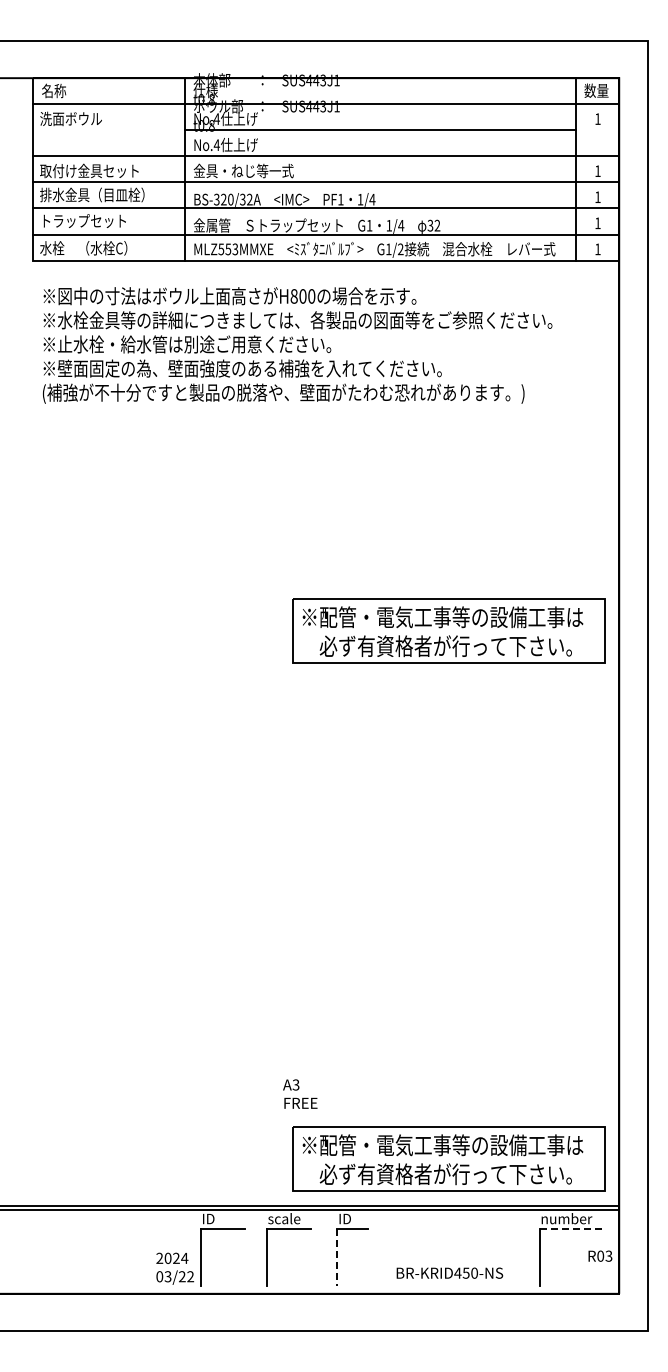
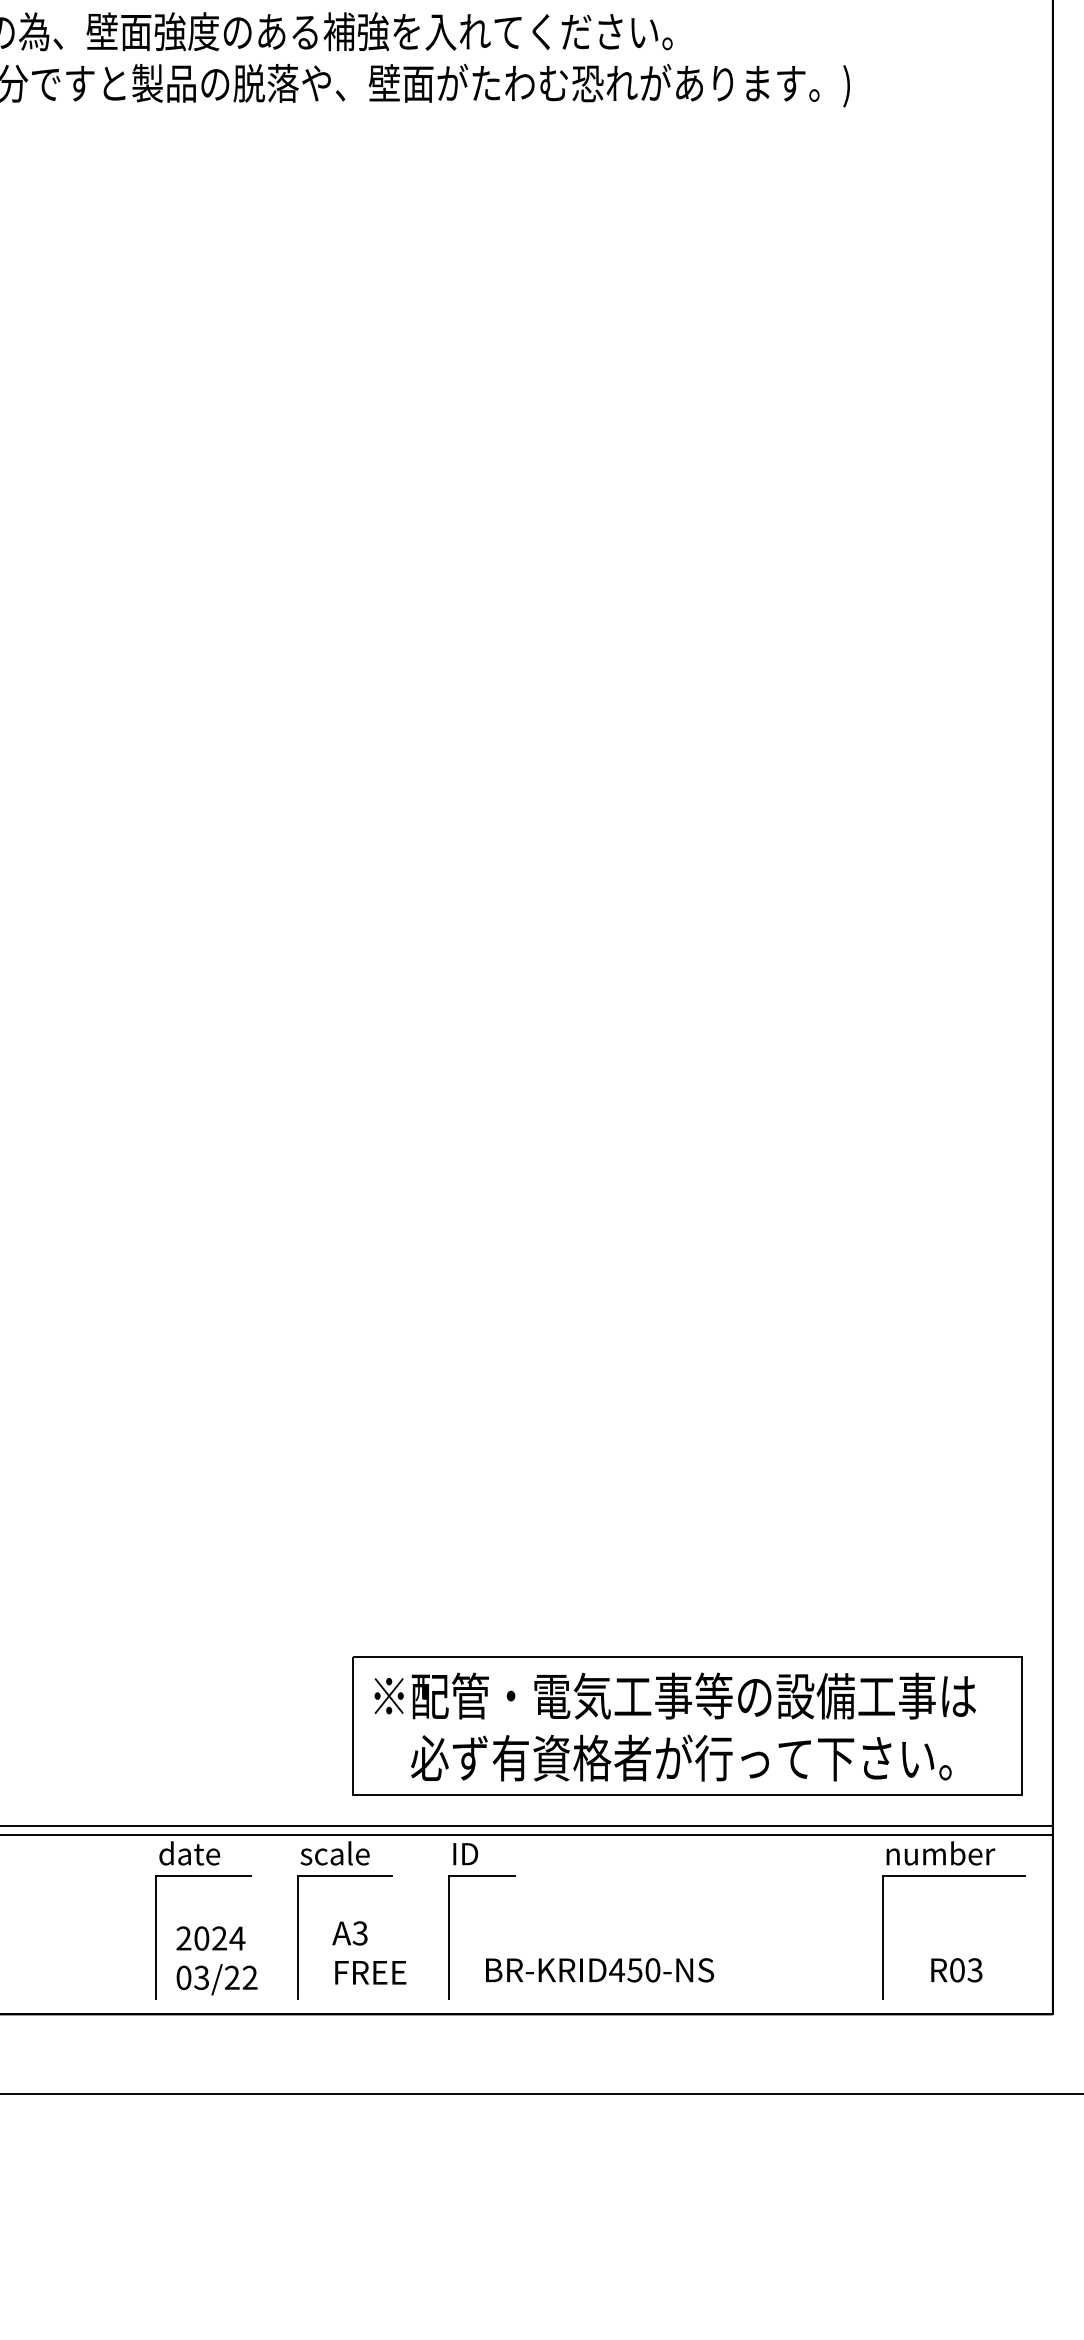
part: (448, 630) -> (686, 592), removed
text: (300, 1093) -> (369, 1951), moved
text: (216, 1218) -> (189, 1853), ID -> date
line: (573, 1229) -> (954, 1876), dashed -> solid
text: (600, 1255) -> (956, 1968), moved
line: (337, 1257) -> (449, 1936), dashed -> solid
text: (175, 1268) -> (217, 1960), moved
text: (449, 1272) -> (599, 1968), moved

